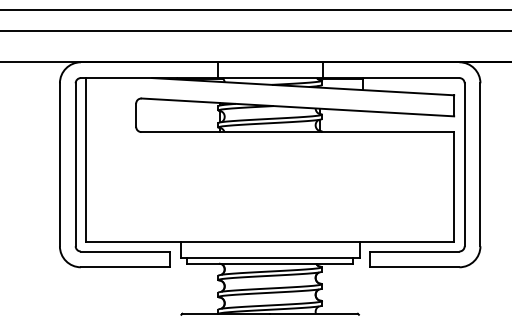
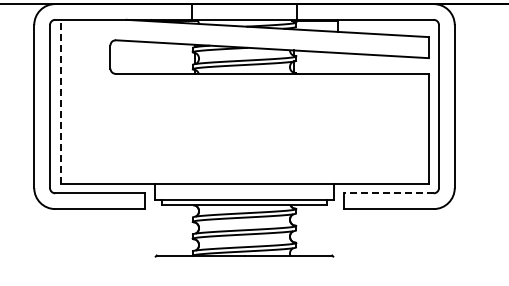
line: (86, 159) -> (60, 101), solid -> dashed
line: (414, 251) -> (388, 193), solid -> dashed

